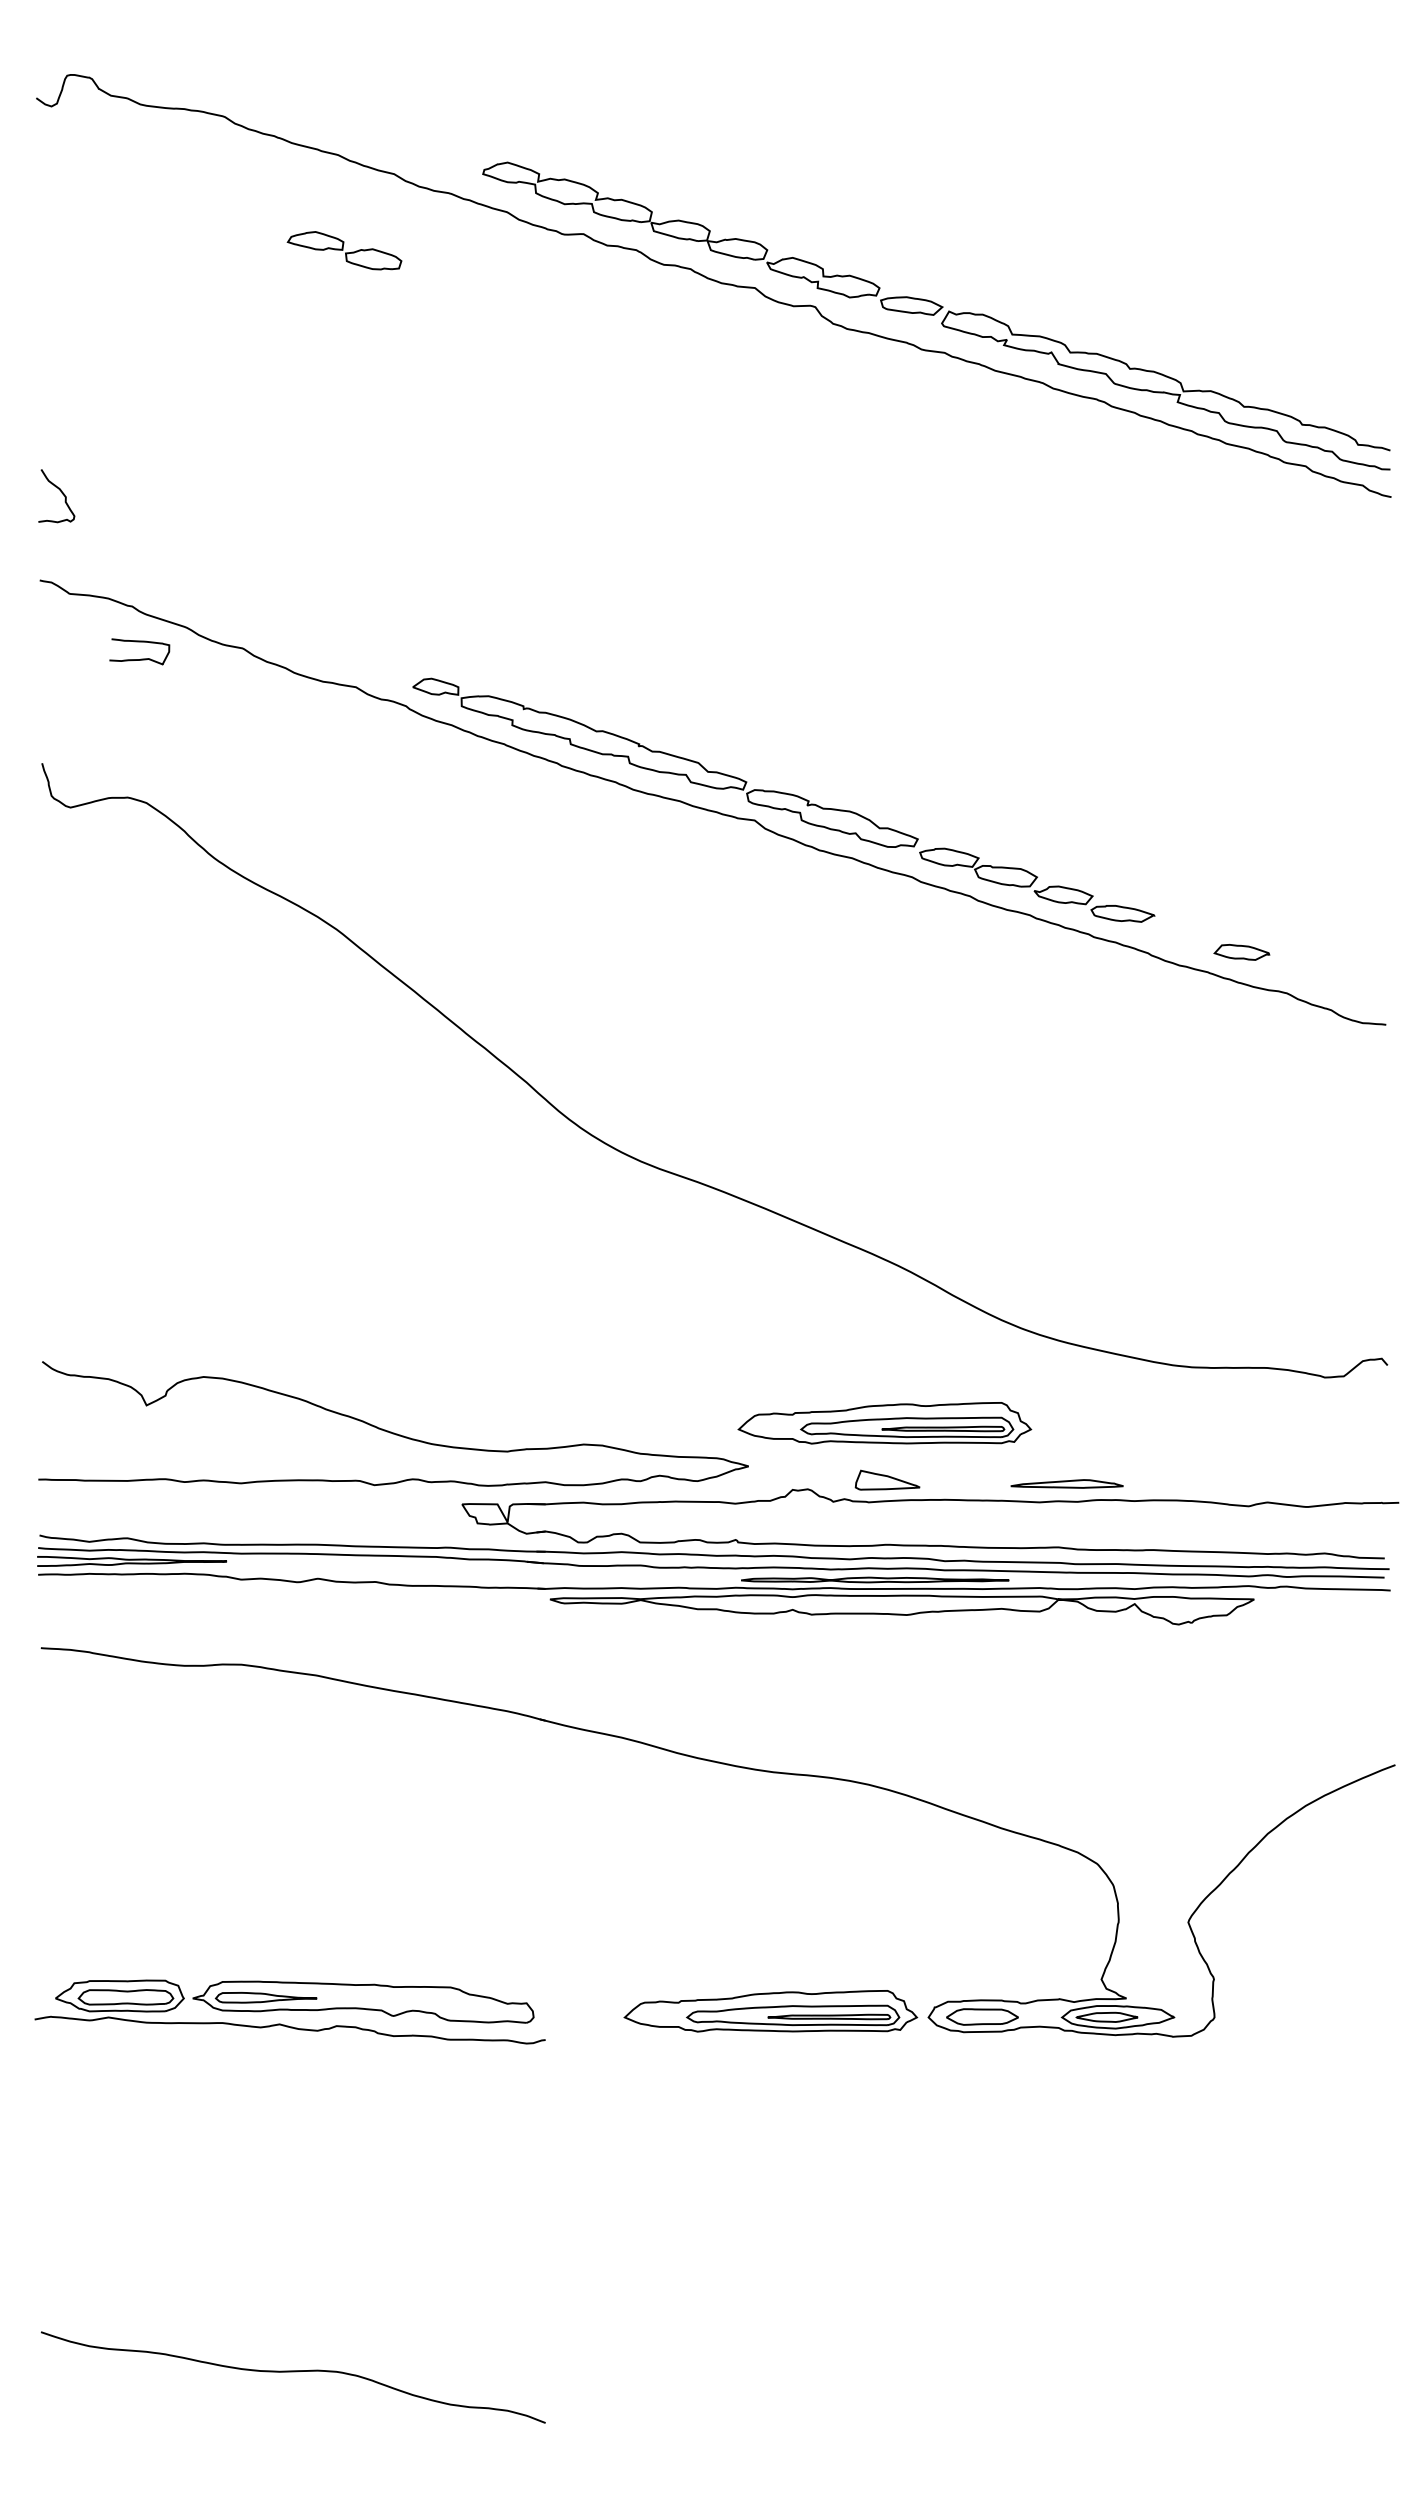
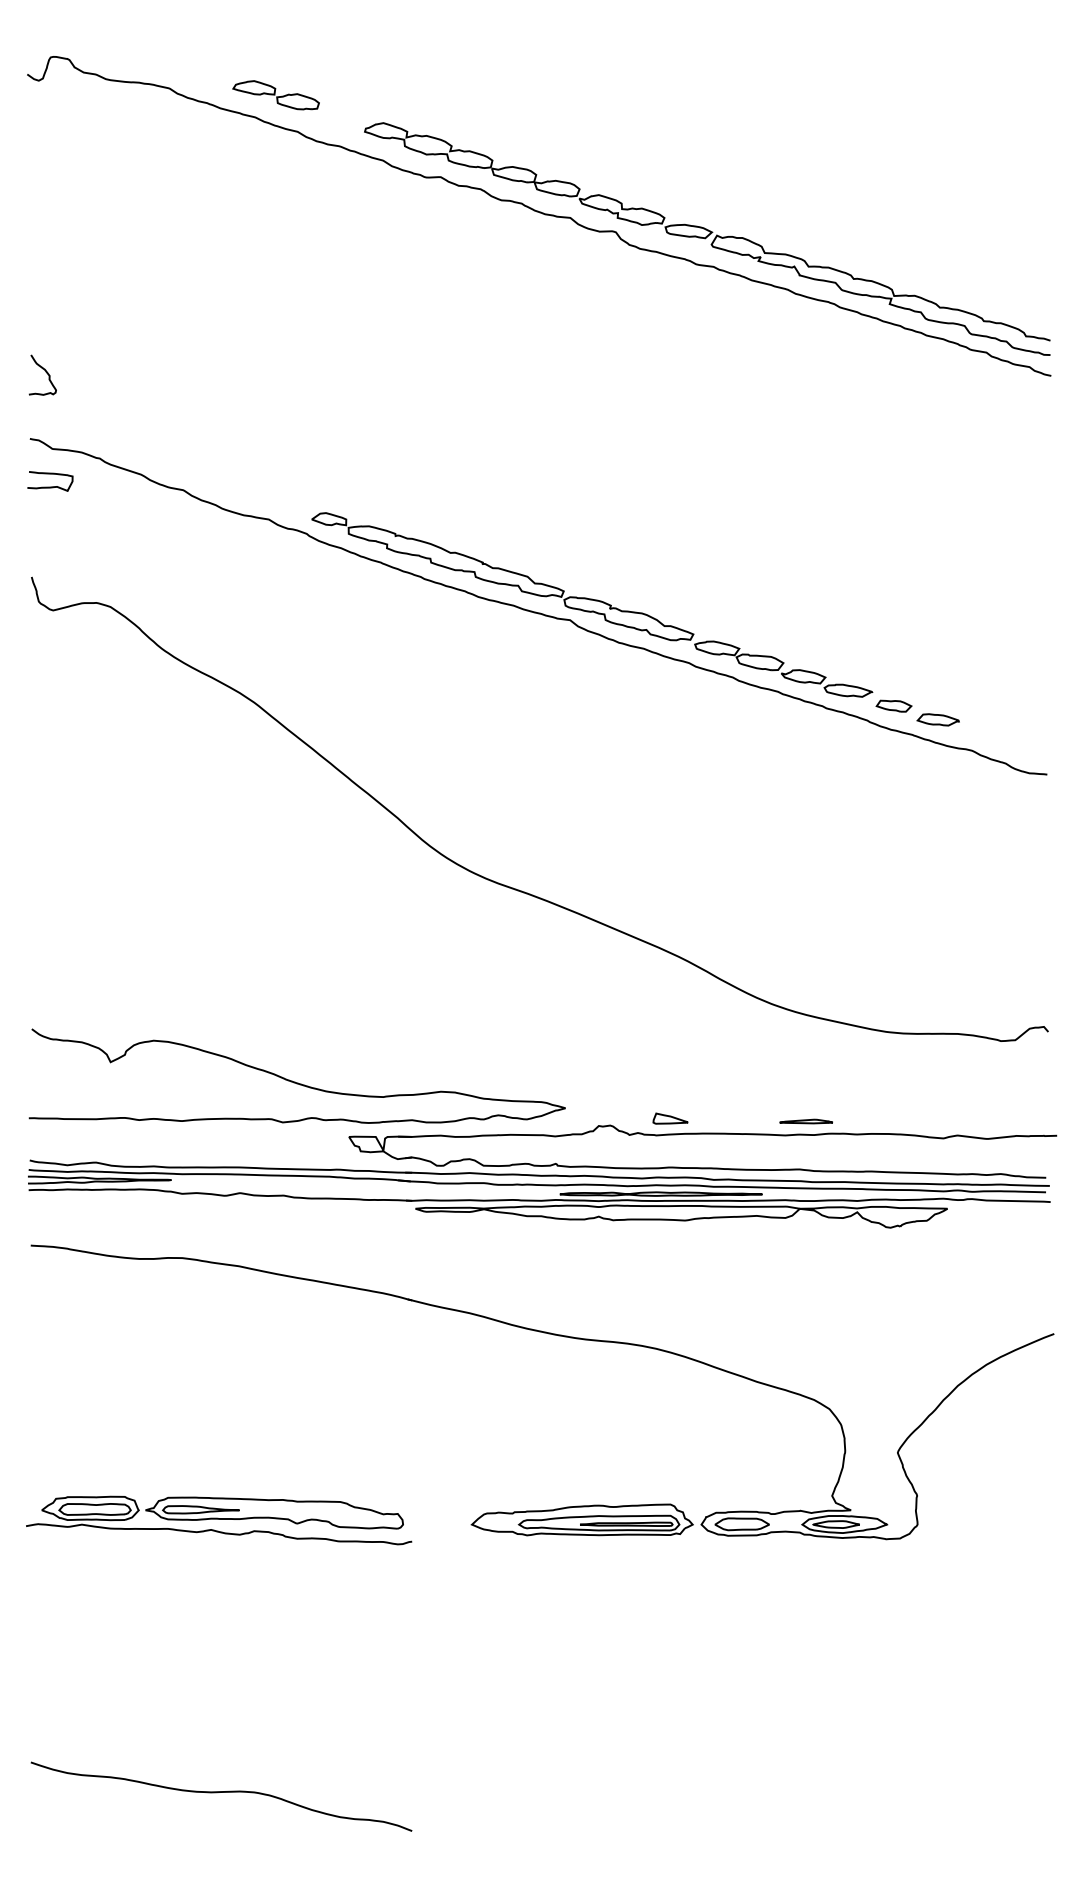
part: (344, 250) -> (276, 95), moved
curve: (141, 658) -> (51, 486), moved
part: (1183, 934) -> (894, 706), added
part: (884, 1423) -> (668, 1075), removed
part: (887, 1479) -> (670, 1118), size x0.71
part: (1067, 1483) -> (806, 1121), size x0.62

